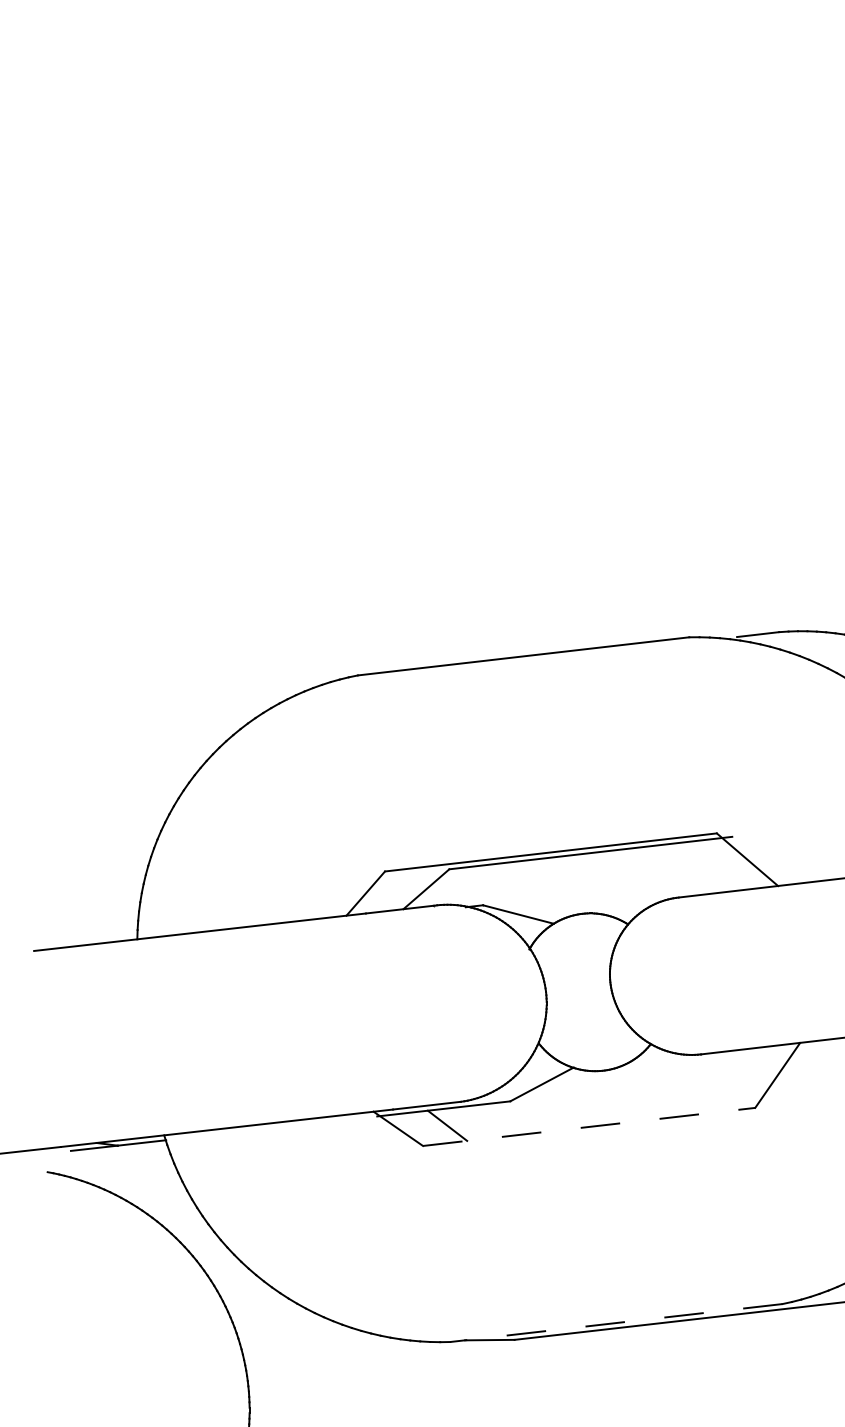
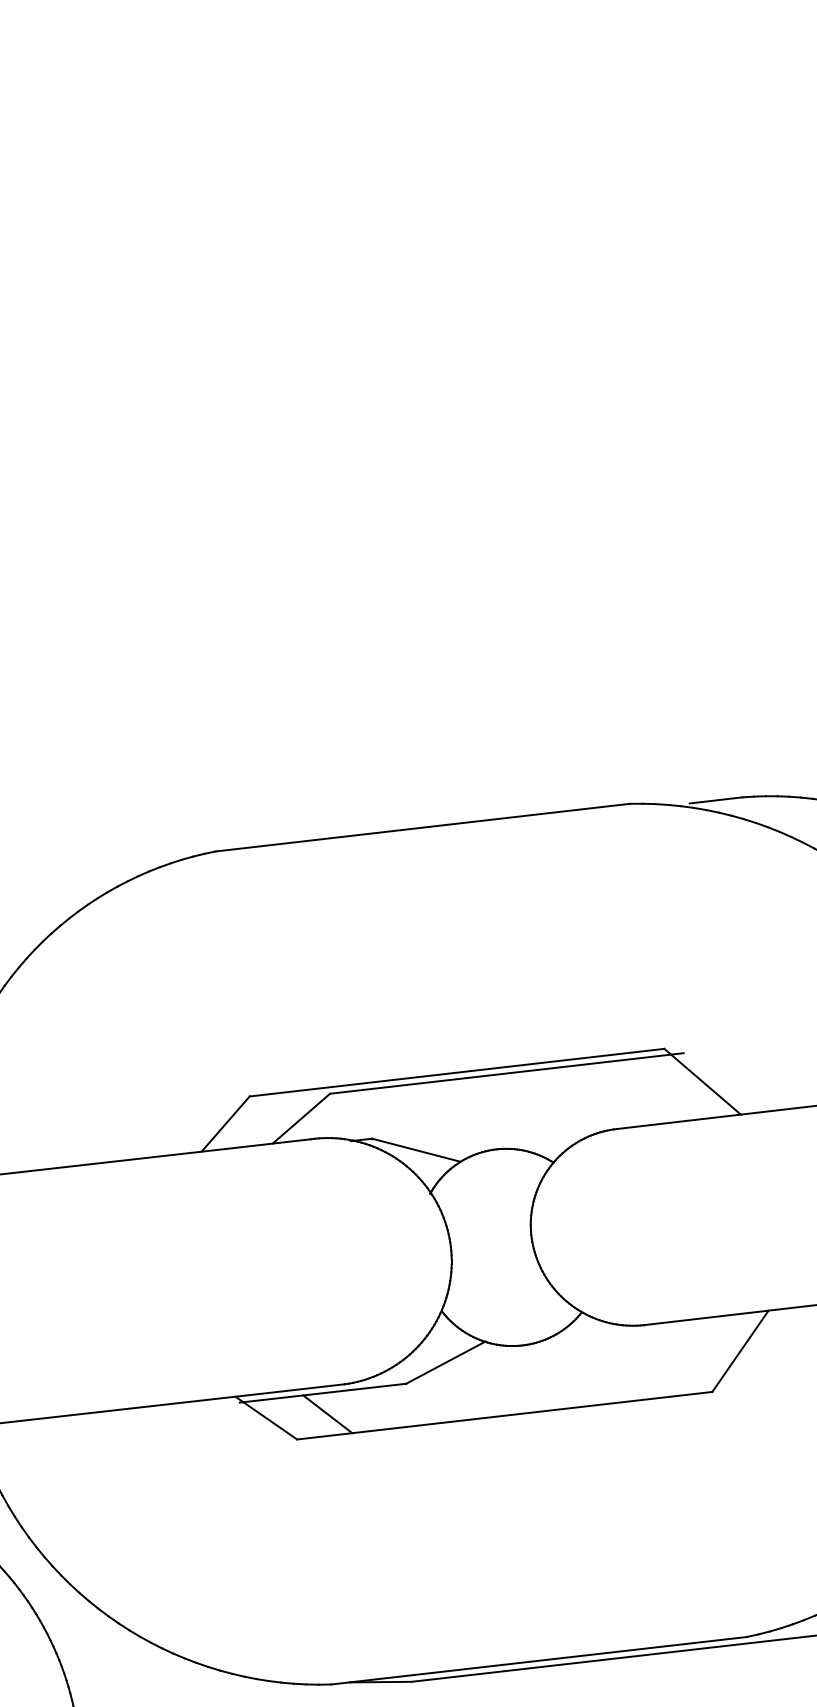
line: (589, 1126) -> (505, 1415), dashed -> solid
line: (615, 1323) -> (537, 1661), dashed -> solid

